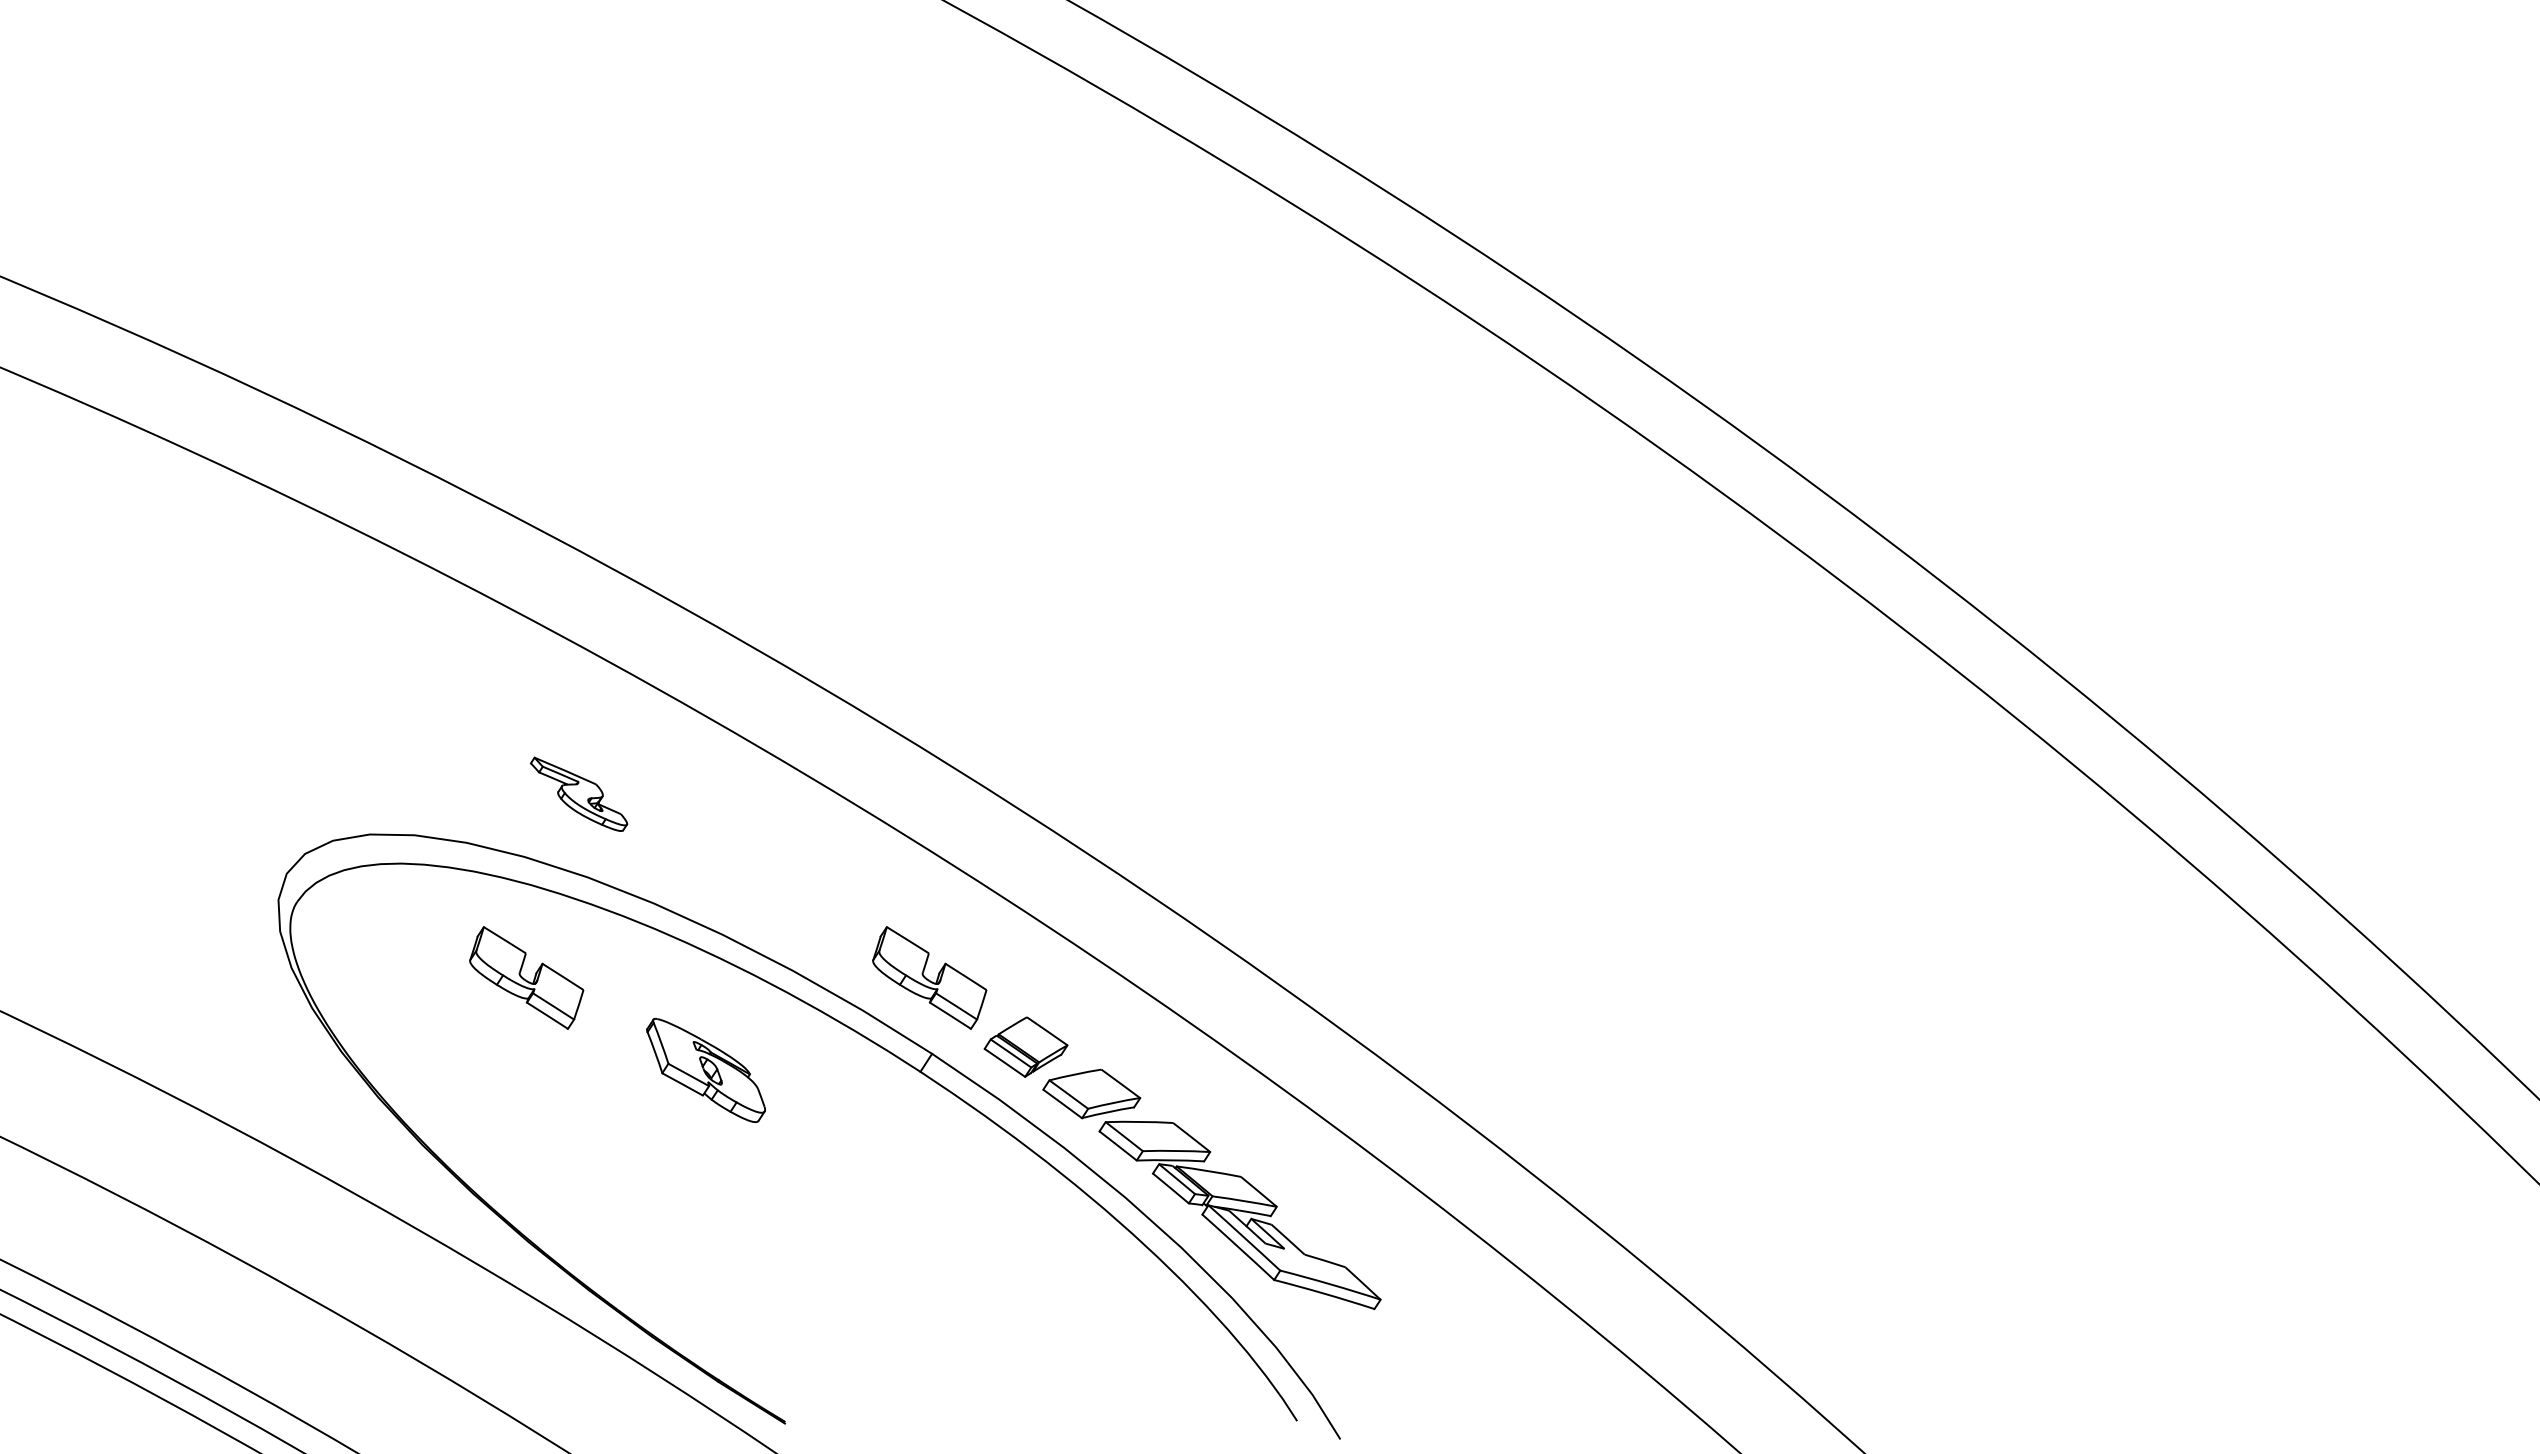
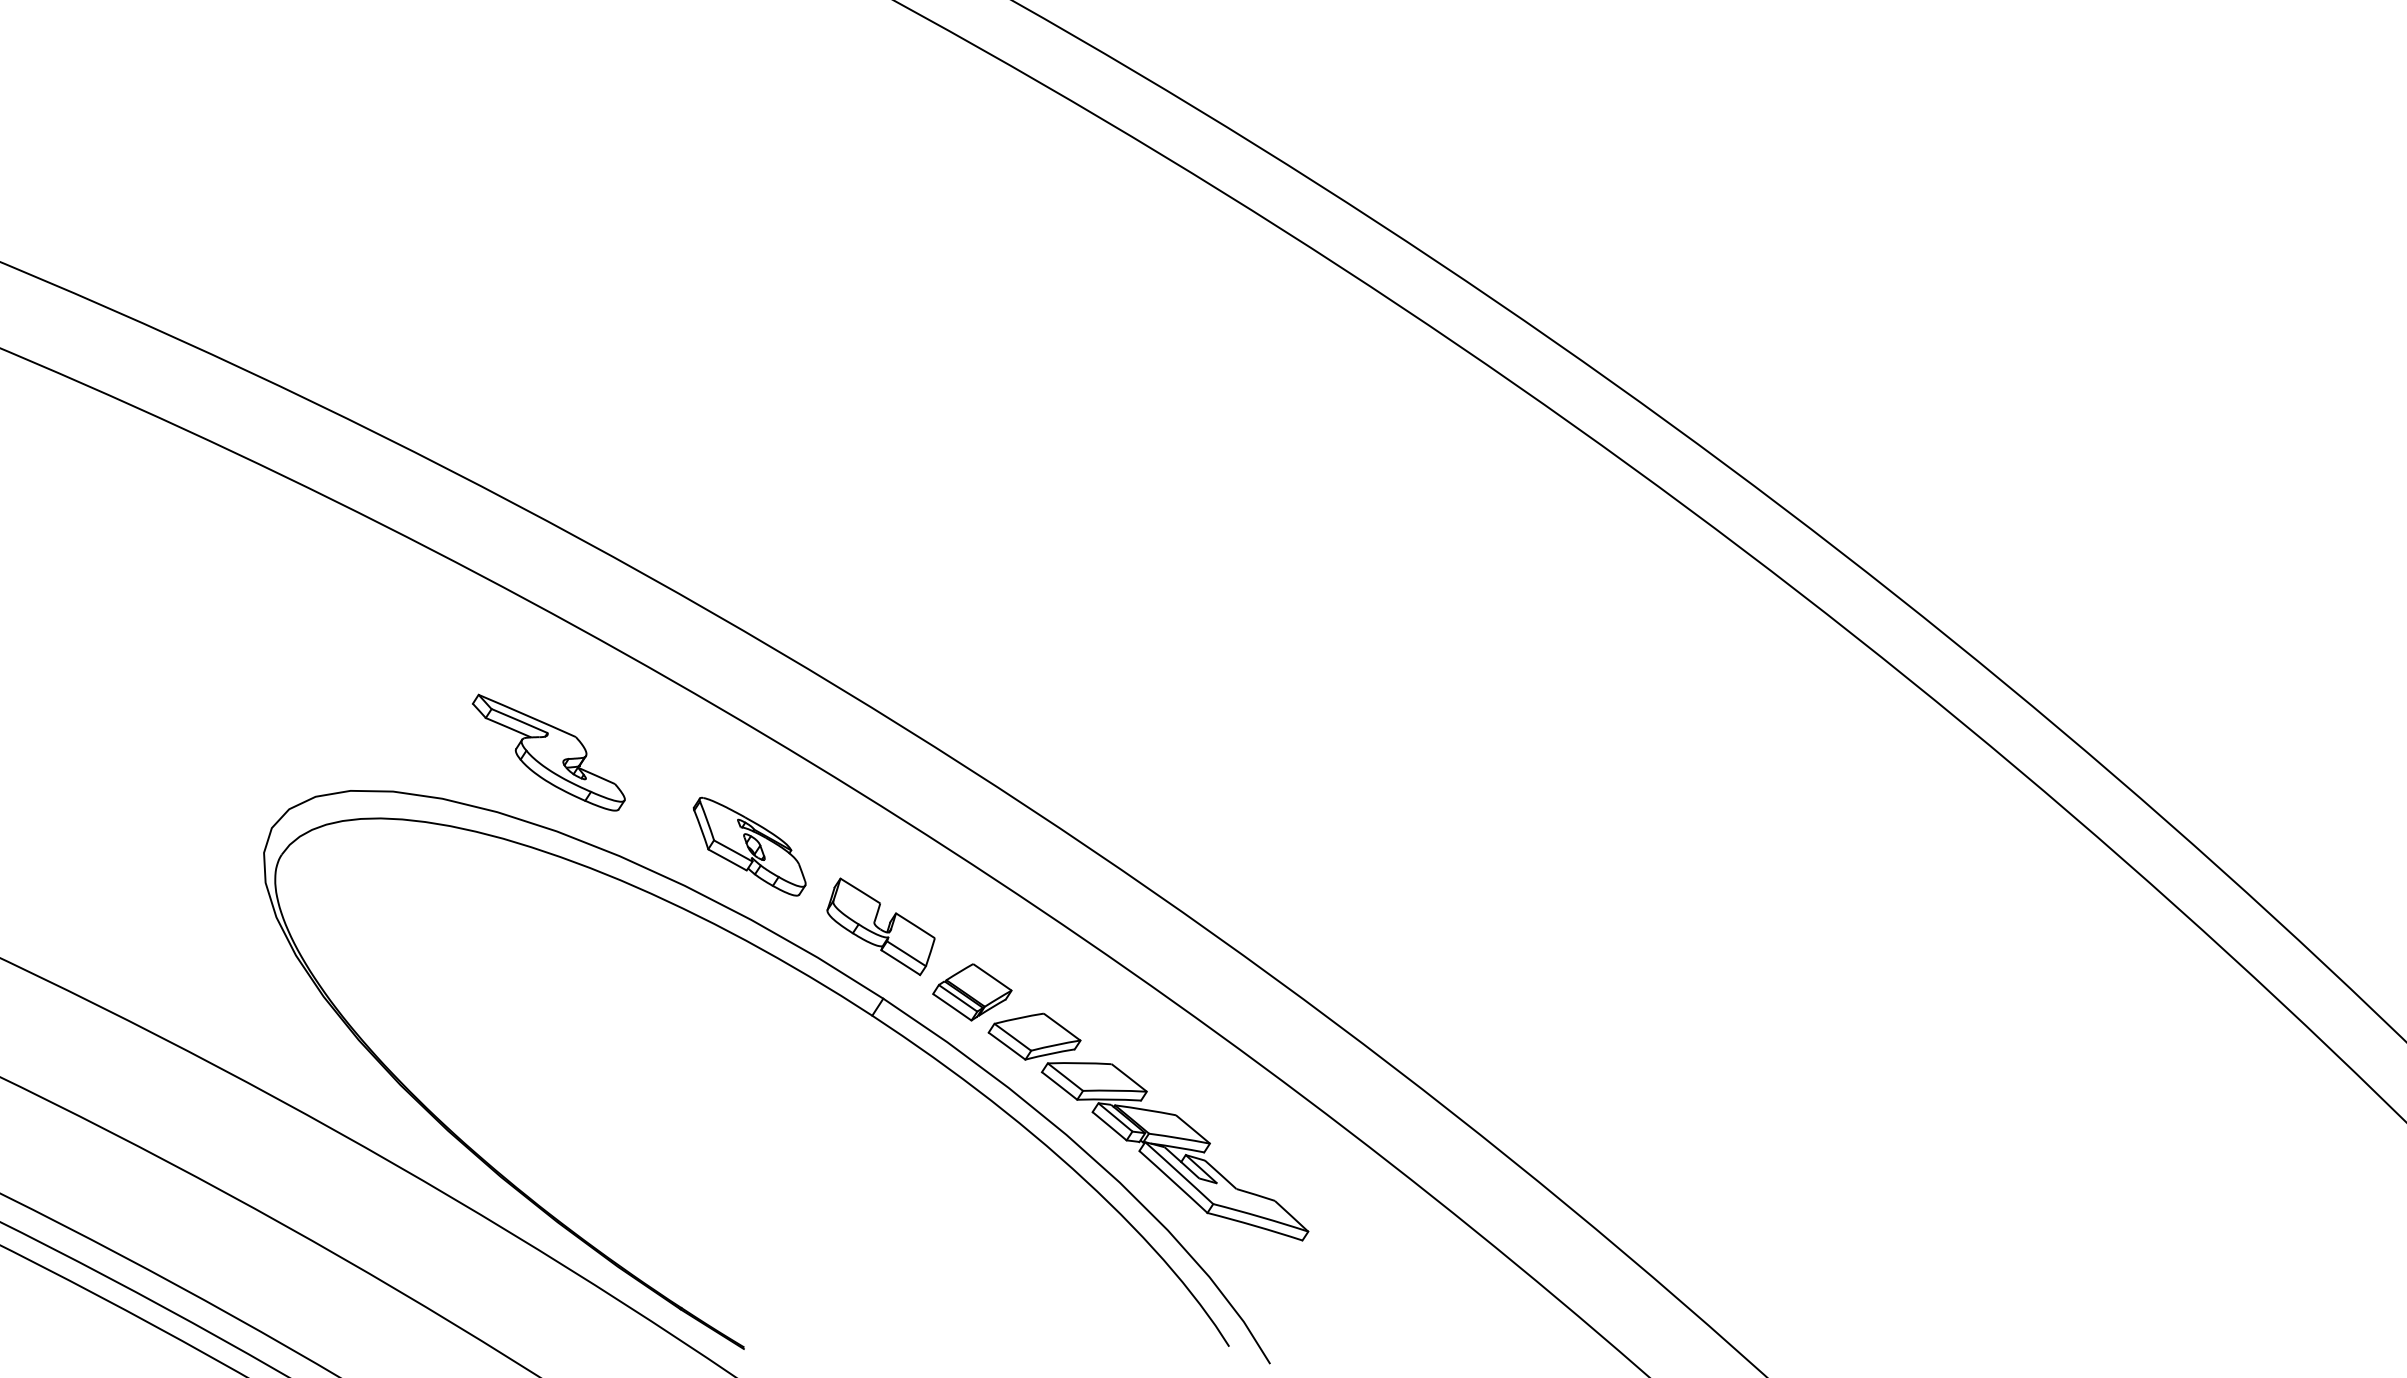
part: (578, 794) -> (548, 752), size x1.67
part: (526, 977) -> (499, 926), removed
part: (705, 1070) -> (749, 846), moved

